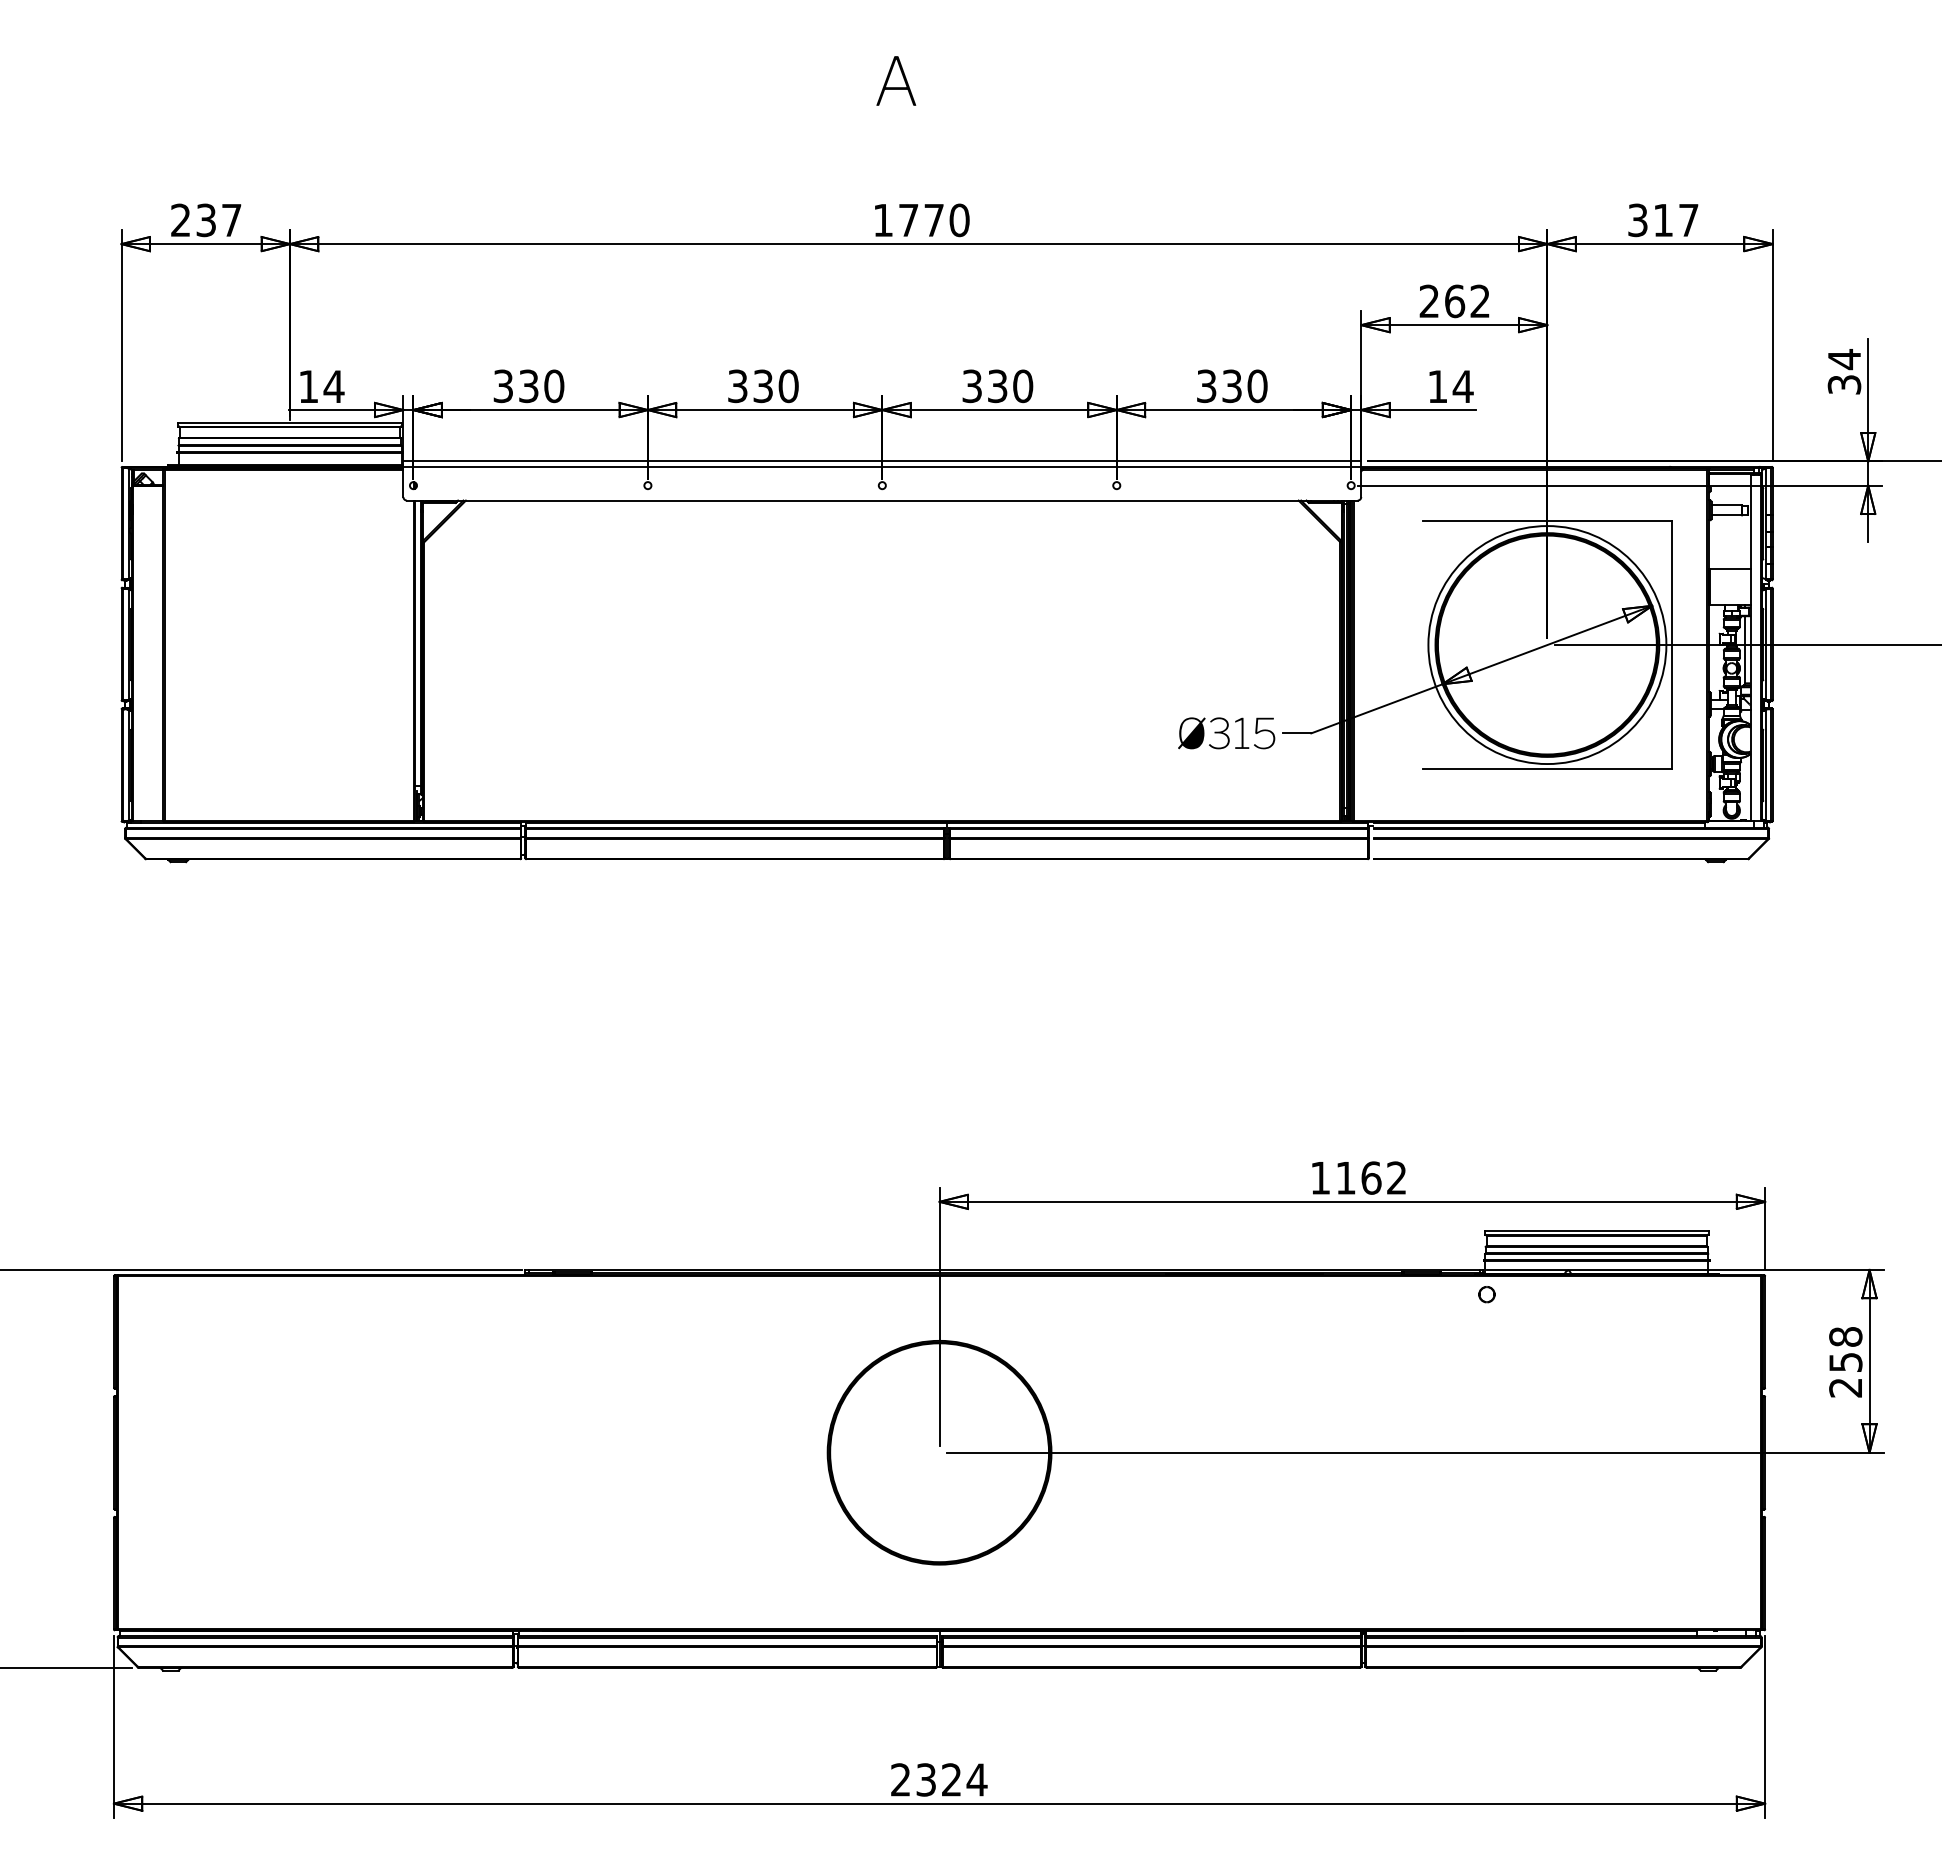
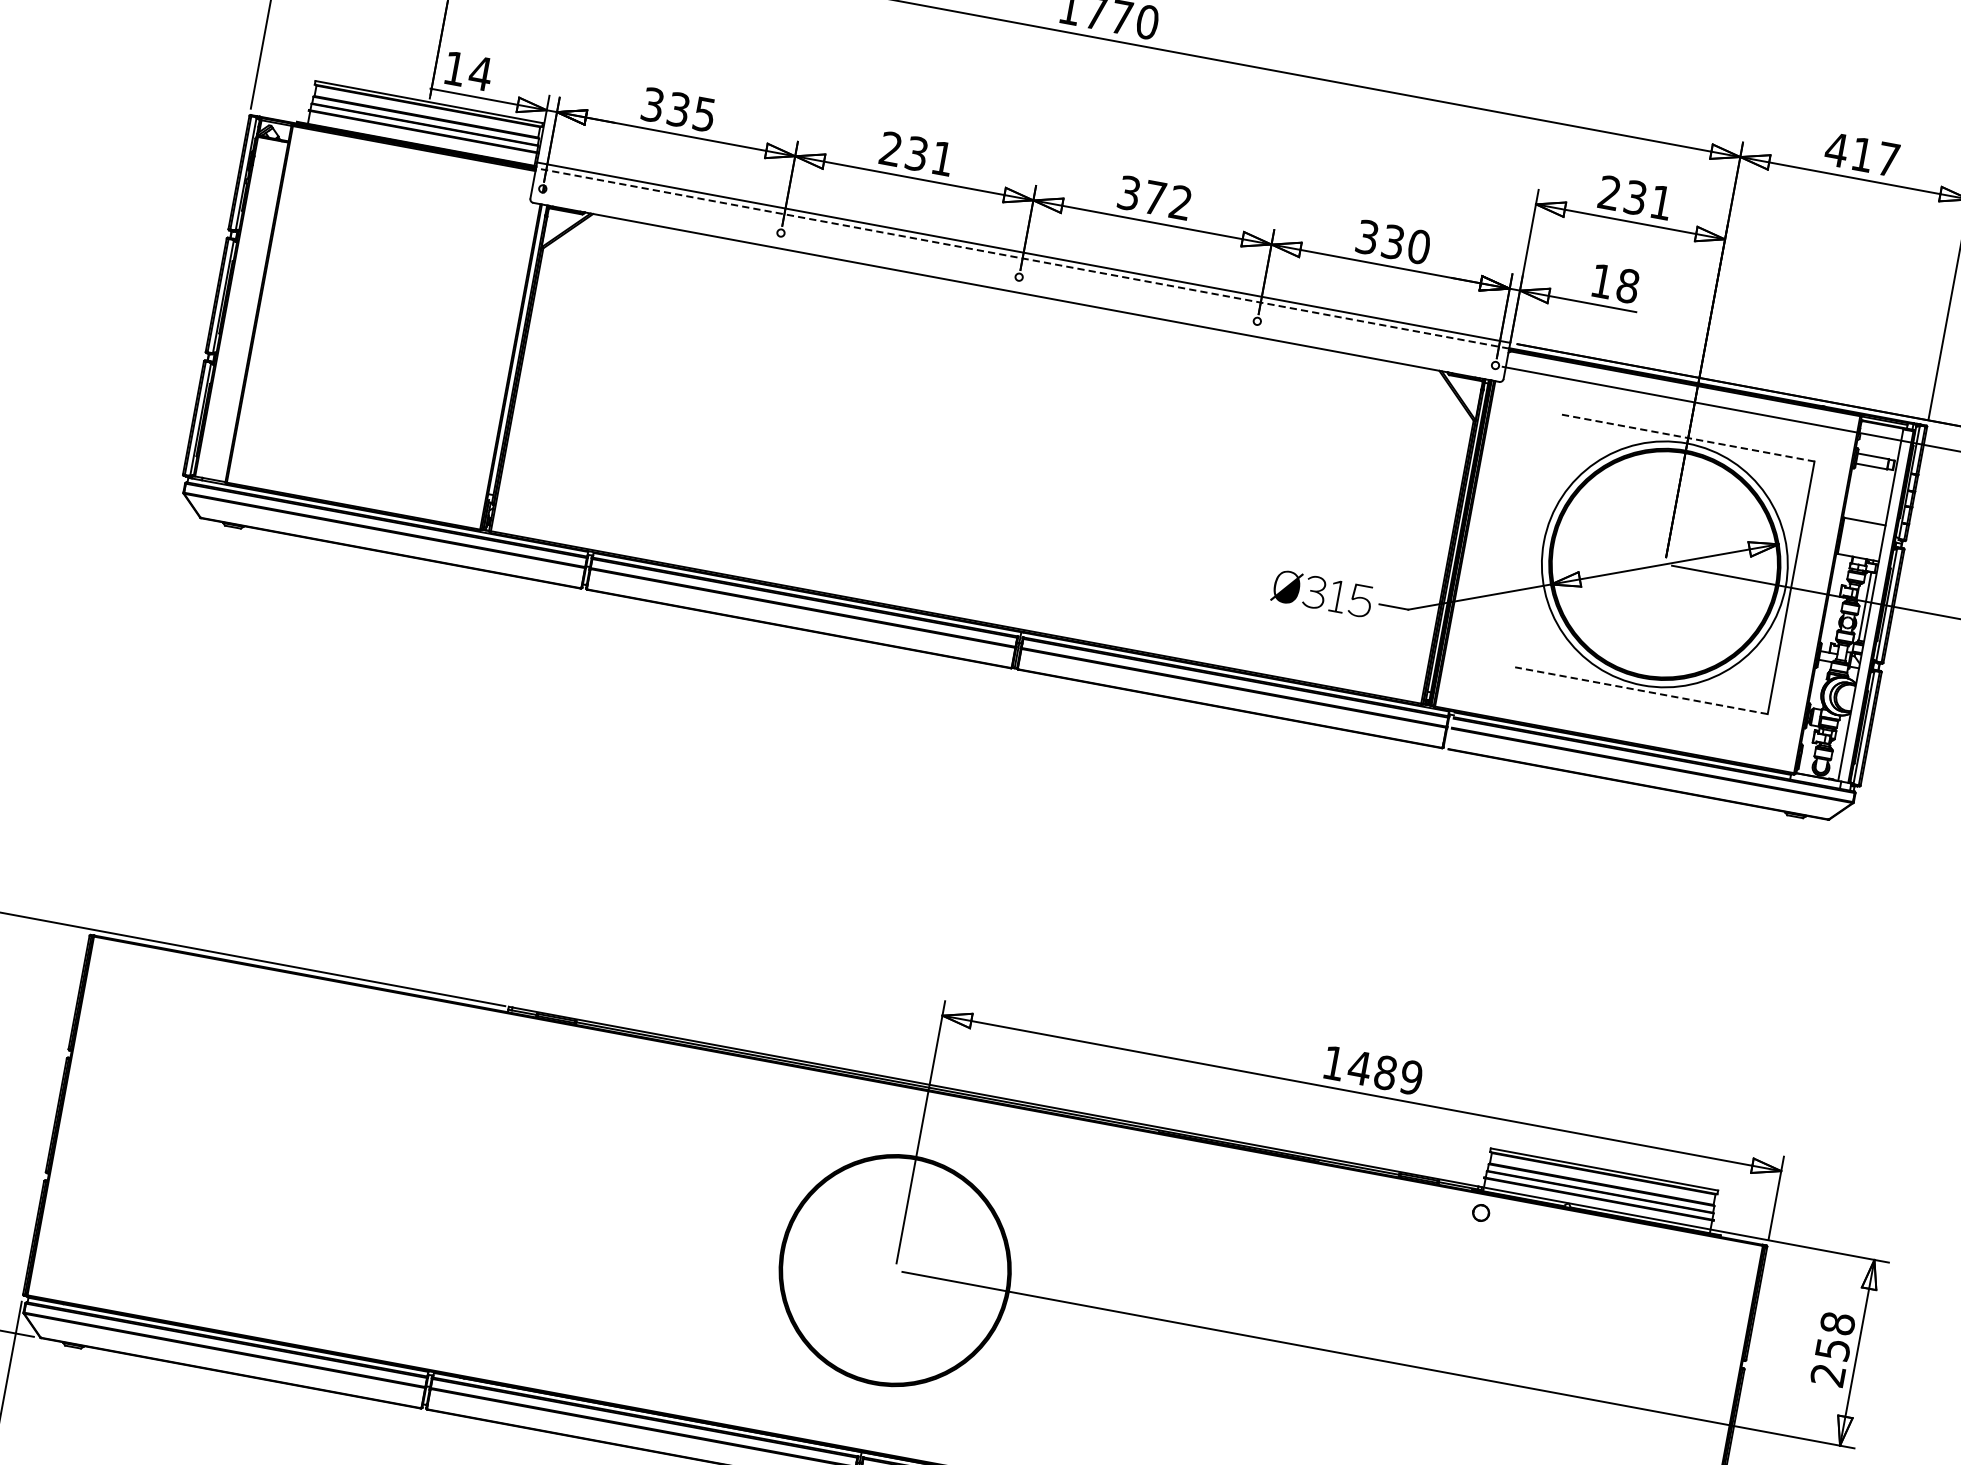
text: (1637, 220) -> (1836, 150), 317 -> 417
text: (1467, 301) -> (1648, 200), 262 -> 231
text: (554, 386) -> (704, 114), 330 -> 335
text: (763, 386) -> (917, 154), 330 -> 231
text: (1010, 386) -> (1168, 200), 330 -> 372
text: (1462, 386) -> (1627, 285), 14 -> 18
line: (882, 467) -> (1022, 258), solid -> dashed
line: (1547, 520) -> (1688, 437), solid -> dashed
line: (1546, 769) -> (1640, 690), solid -> dashed
text: (1370, 1177) -> (1384, 1072), 1162 -> 1489

